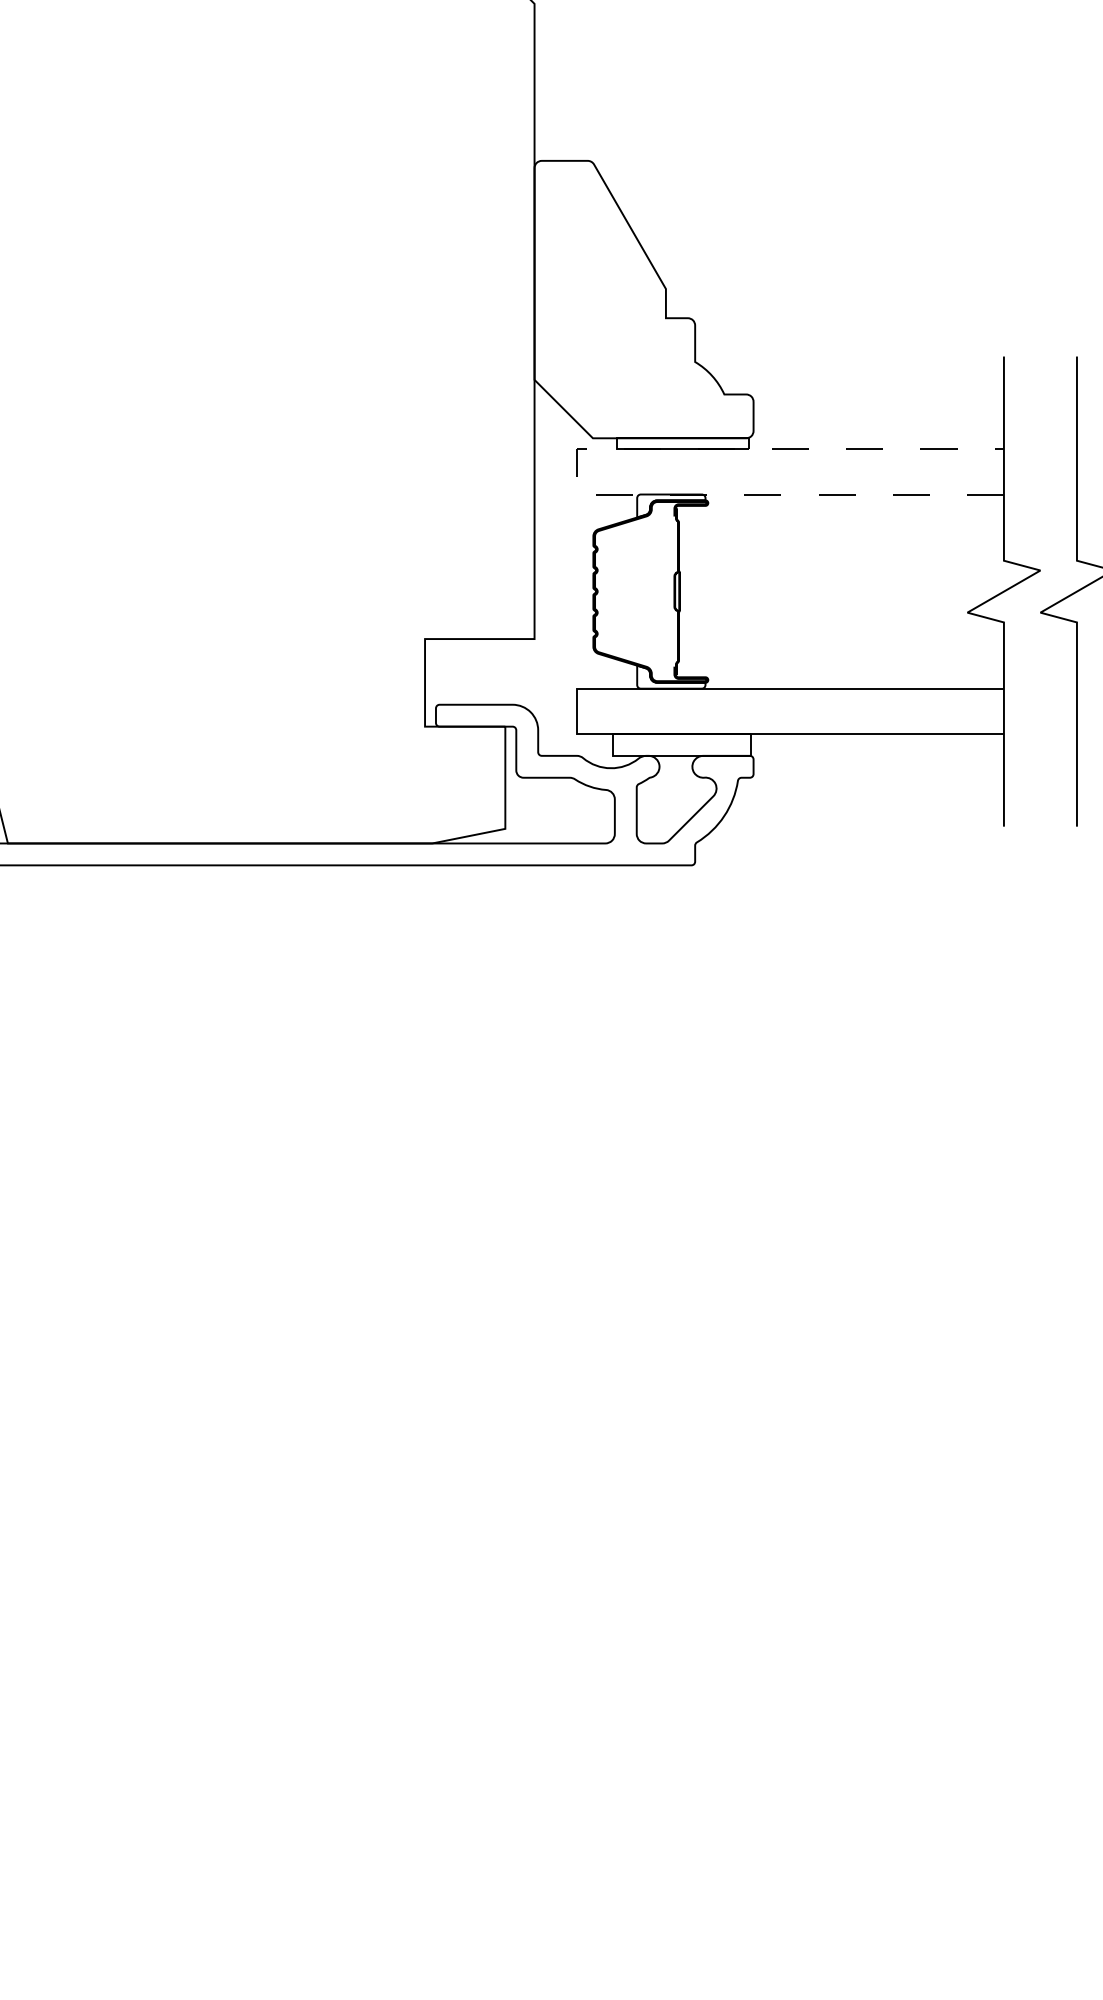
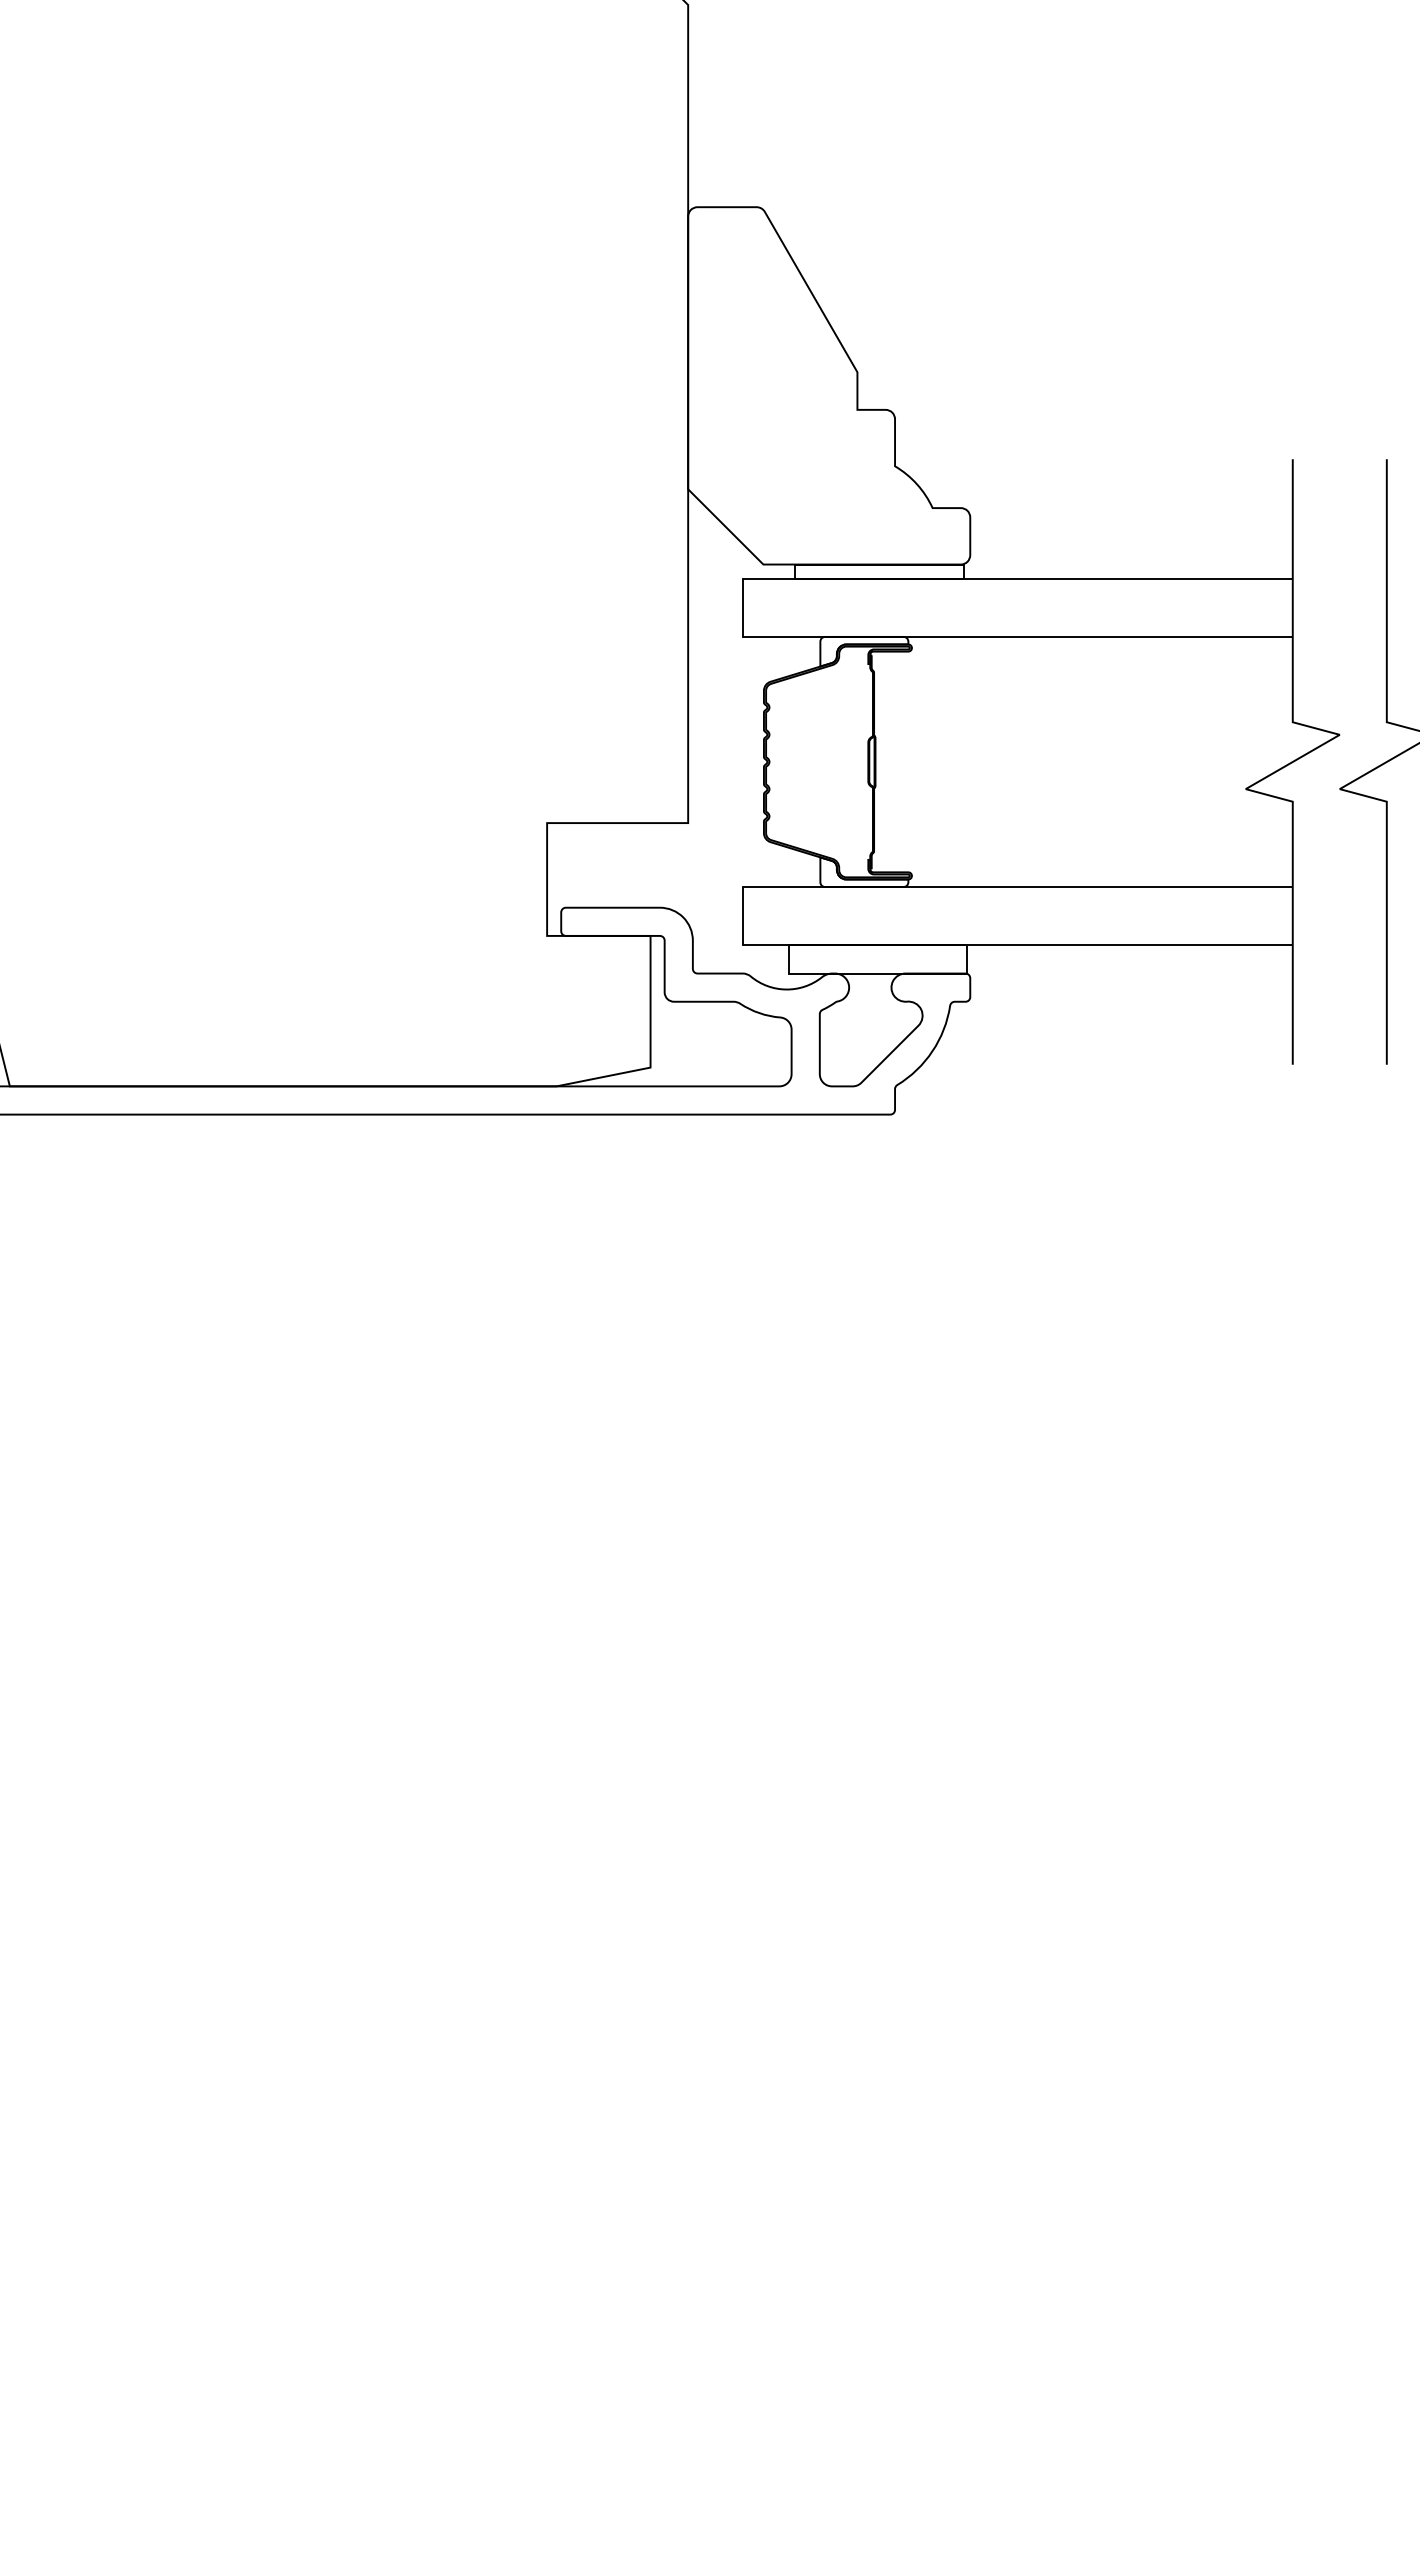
line: (576, 471) -> (742, 607), dashed -> solid

